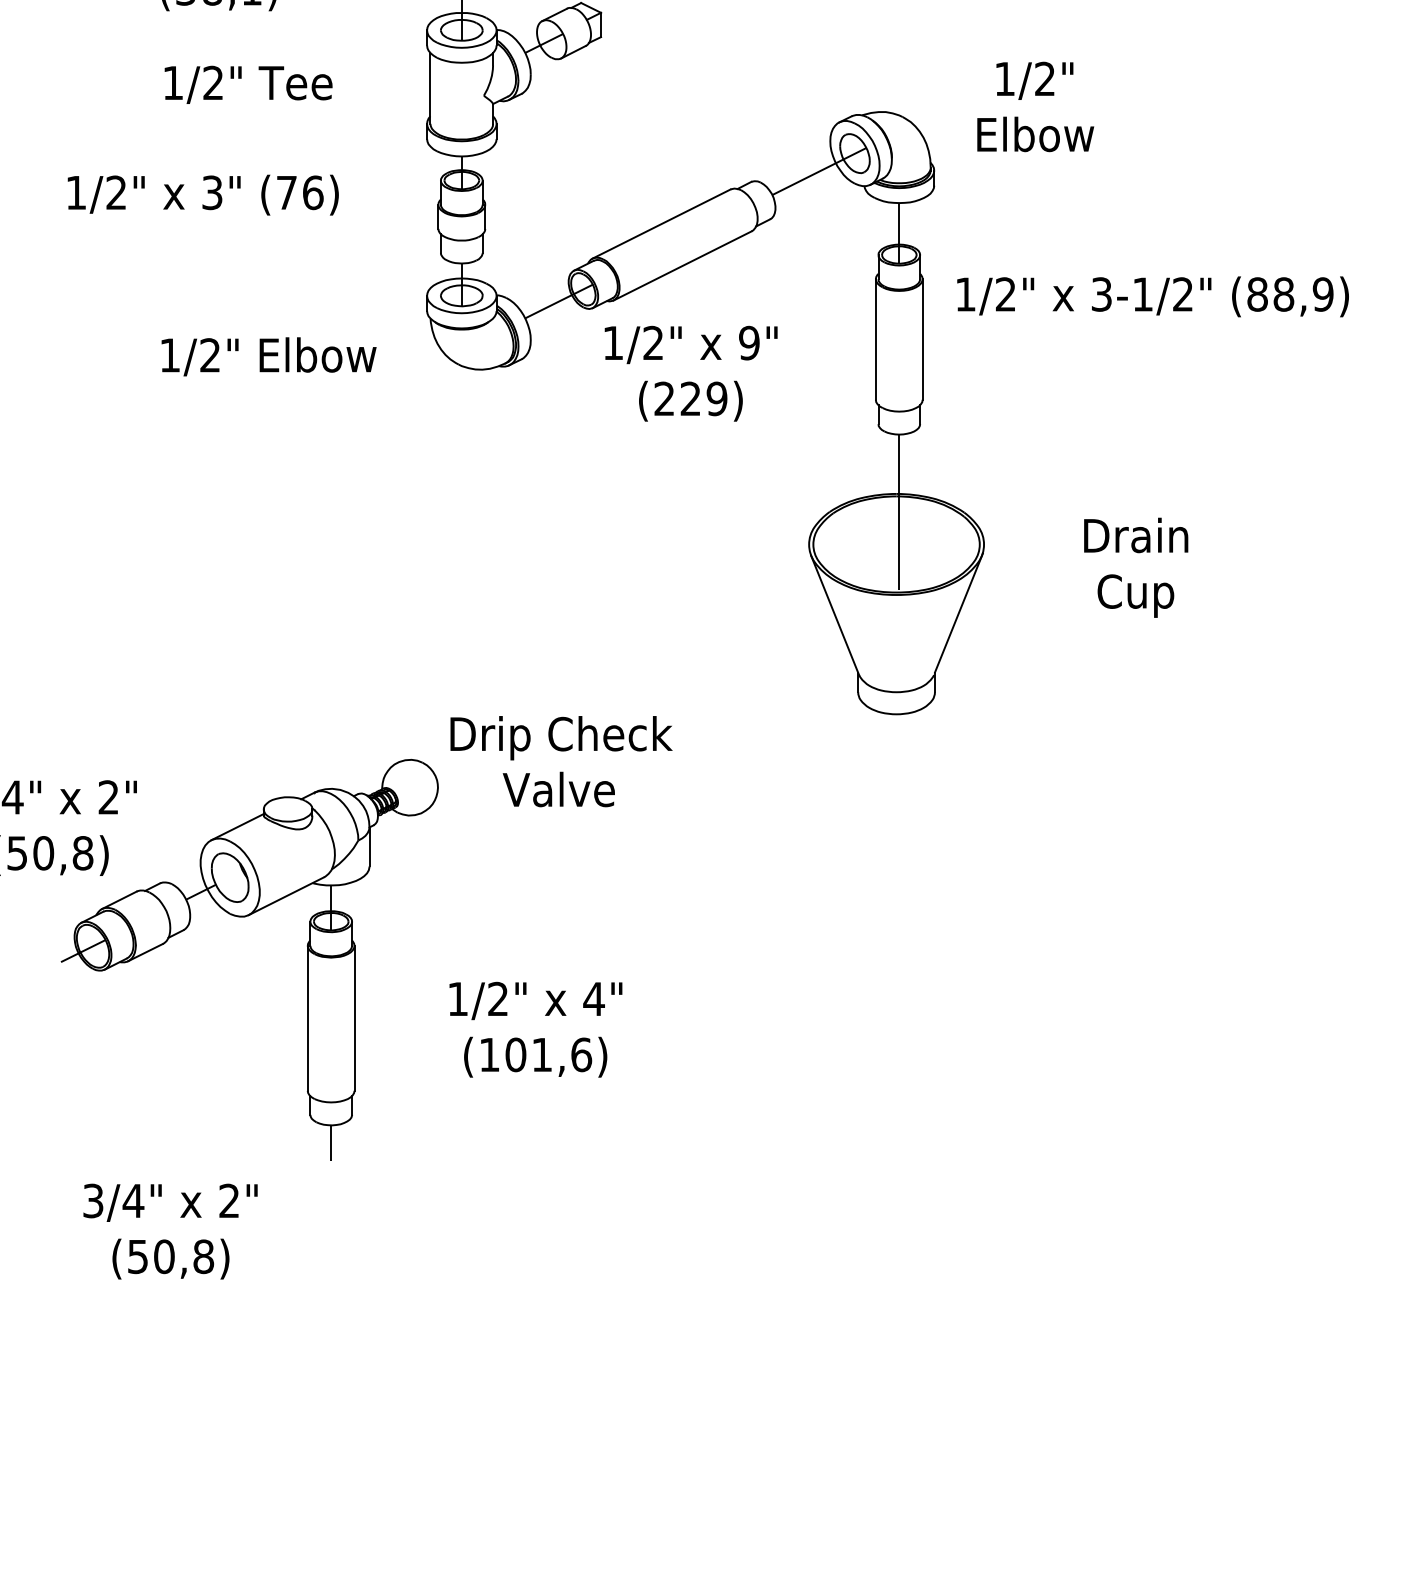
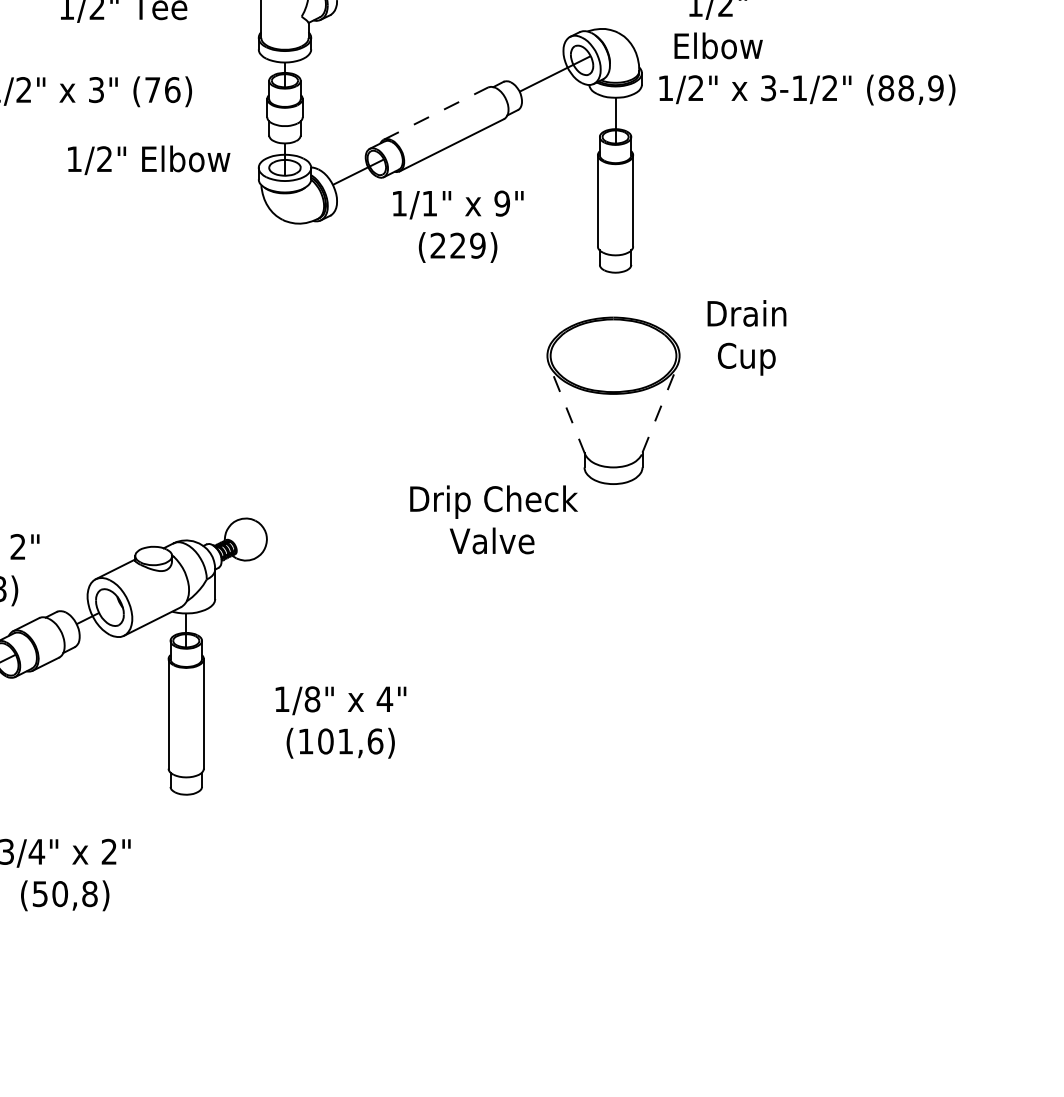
line: (662, 223) -> (436, 113), solid -> dashed
text: (1152, 296) -> (806, 89), moved
text: (652, 342) -> (429, 203), 1/2" -> 1/1"
text: (268, 356) -> (148, 160), moved
line: (899, 512) -> (615, 331), removed
text: (1136, 567) -> (747, 337), moved
line: (959, 612) -> (661, 407), solid -> dashed
line: (834, 614) -> (566, 408), solid -> dashed
text: (561, 761) -> (494, 519), moved
text: (498, 998) -> (312, 698), 1/2" -> 1/8"
line: (331, 1142) -> (186, 807), removed

